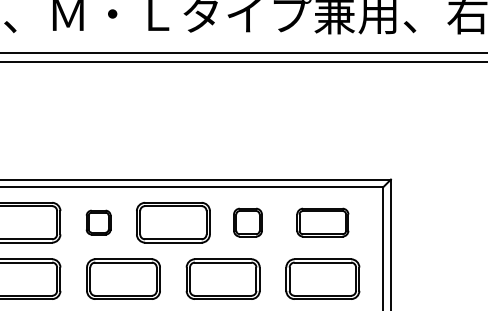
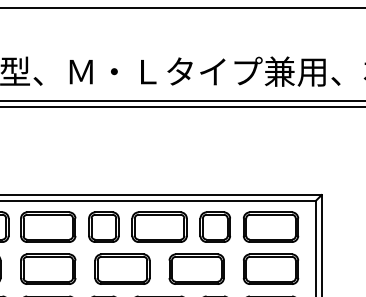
part: (98, 221) -> (103, 226), size x1.67
part: (247, 221) -> (214, 226), size x1.43
part: (322, 221) -> (270, 226), size x1.43

